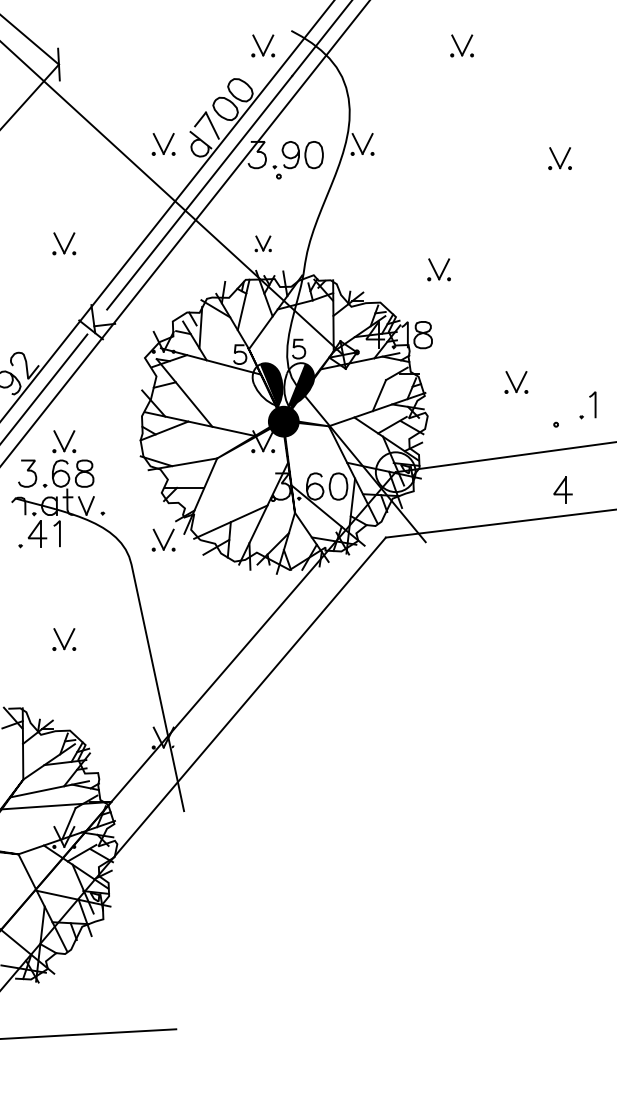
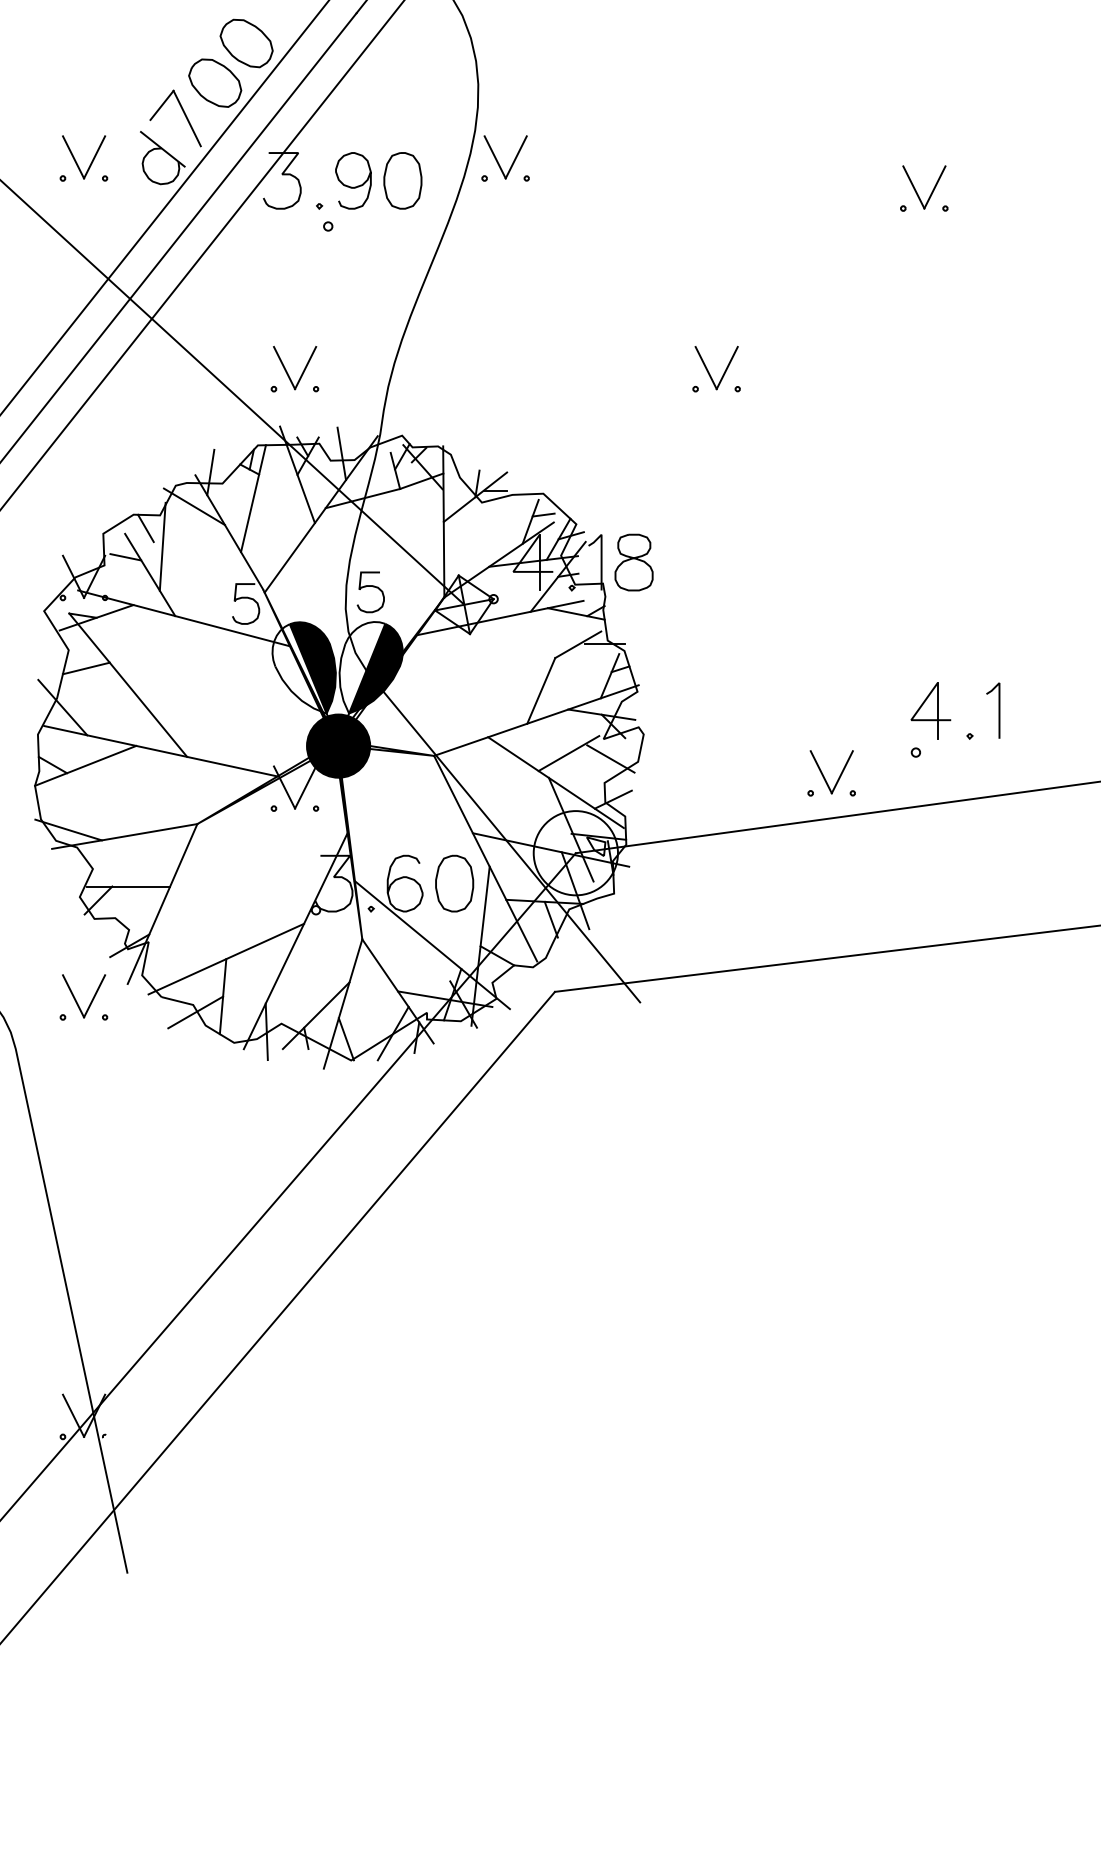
part: (263, 243) -> (295, 368), size x1.43
part: (438, 269) -> (715, 368), moved
part: (516, 382) -> (831, 773), moved
part: (562, 489) -> (929, 709), moved

